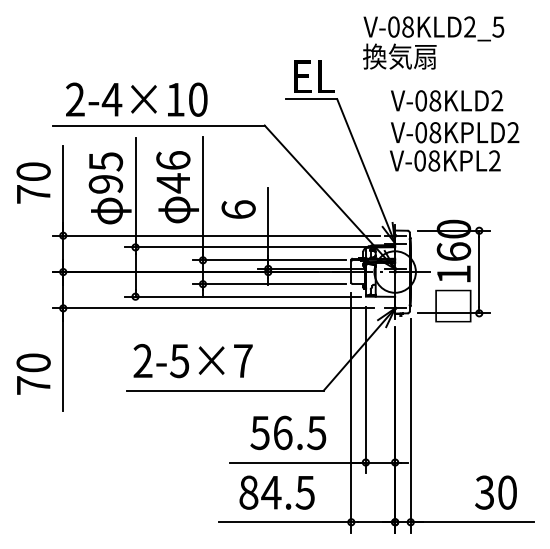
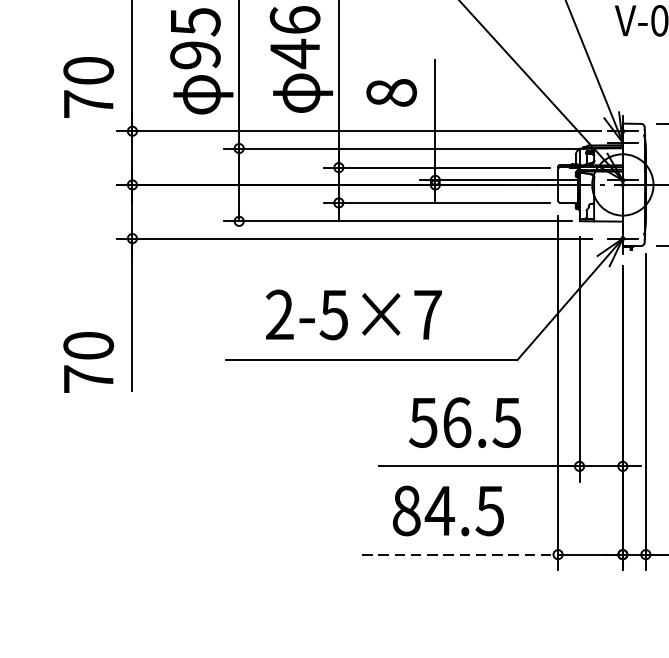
text: (33, 182) -> (88, 86), moved
text: (238, 209) -> (391, 92), 6 -> 8
text: (192, 361) -> (352, 315), moved
text: (33, 373) -> (88, 361), moved
line: (285, 522) -> (460, 554), solid -> dashed

